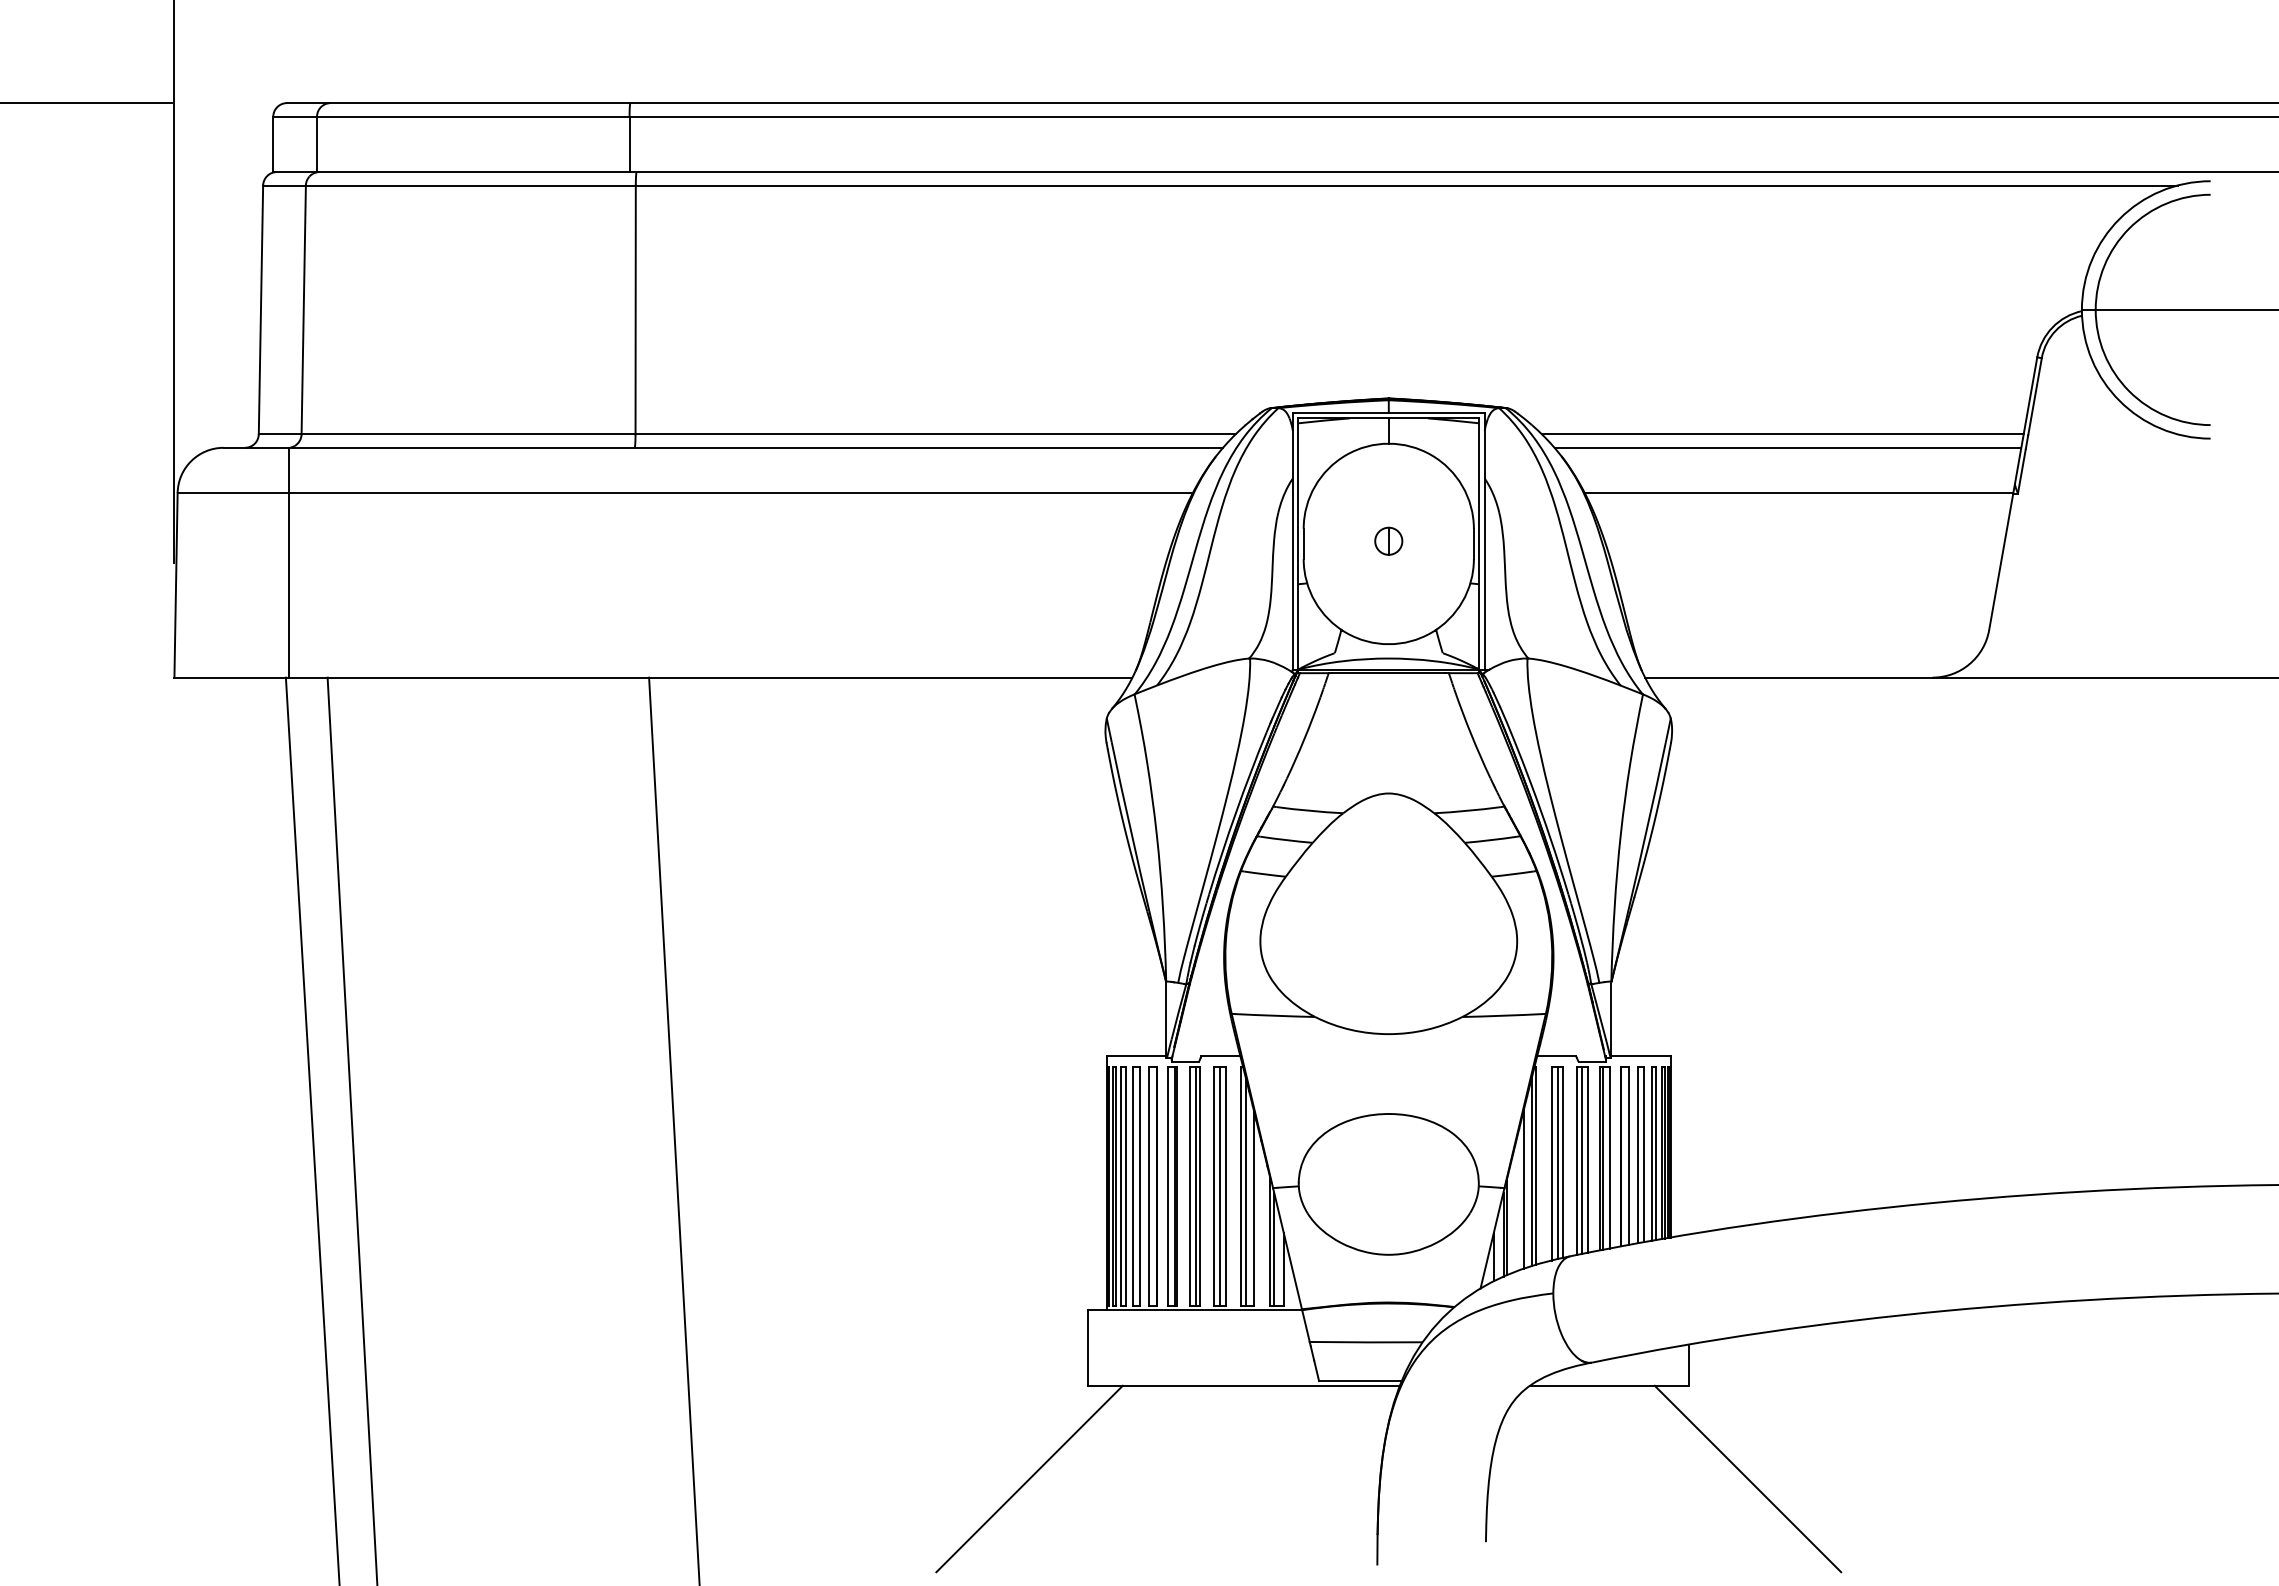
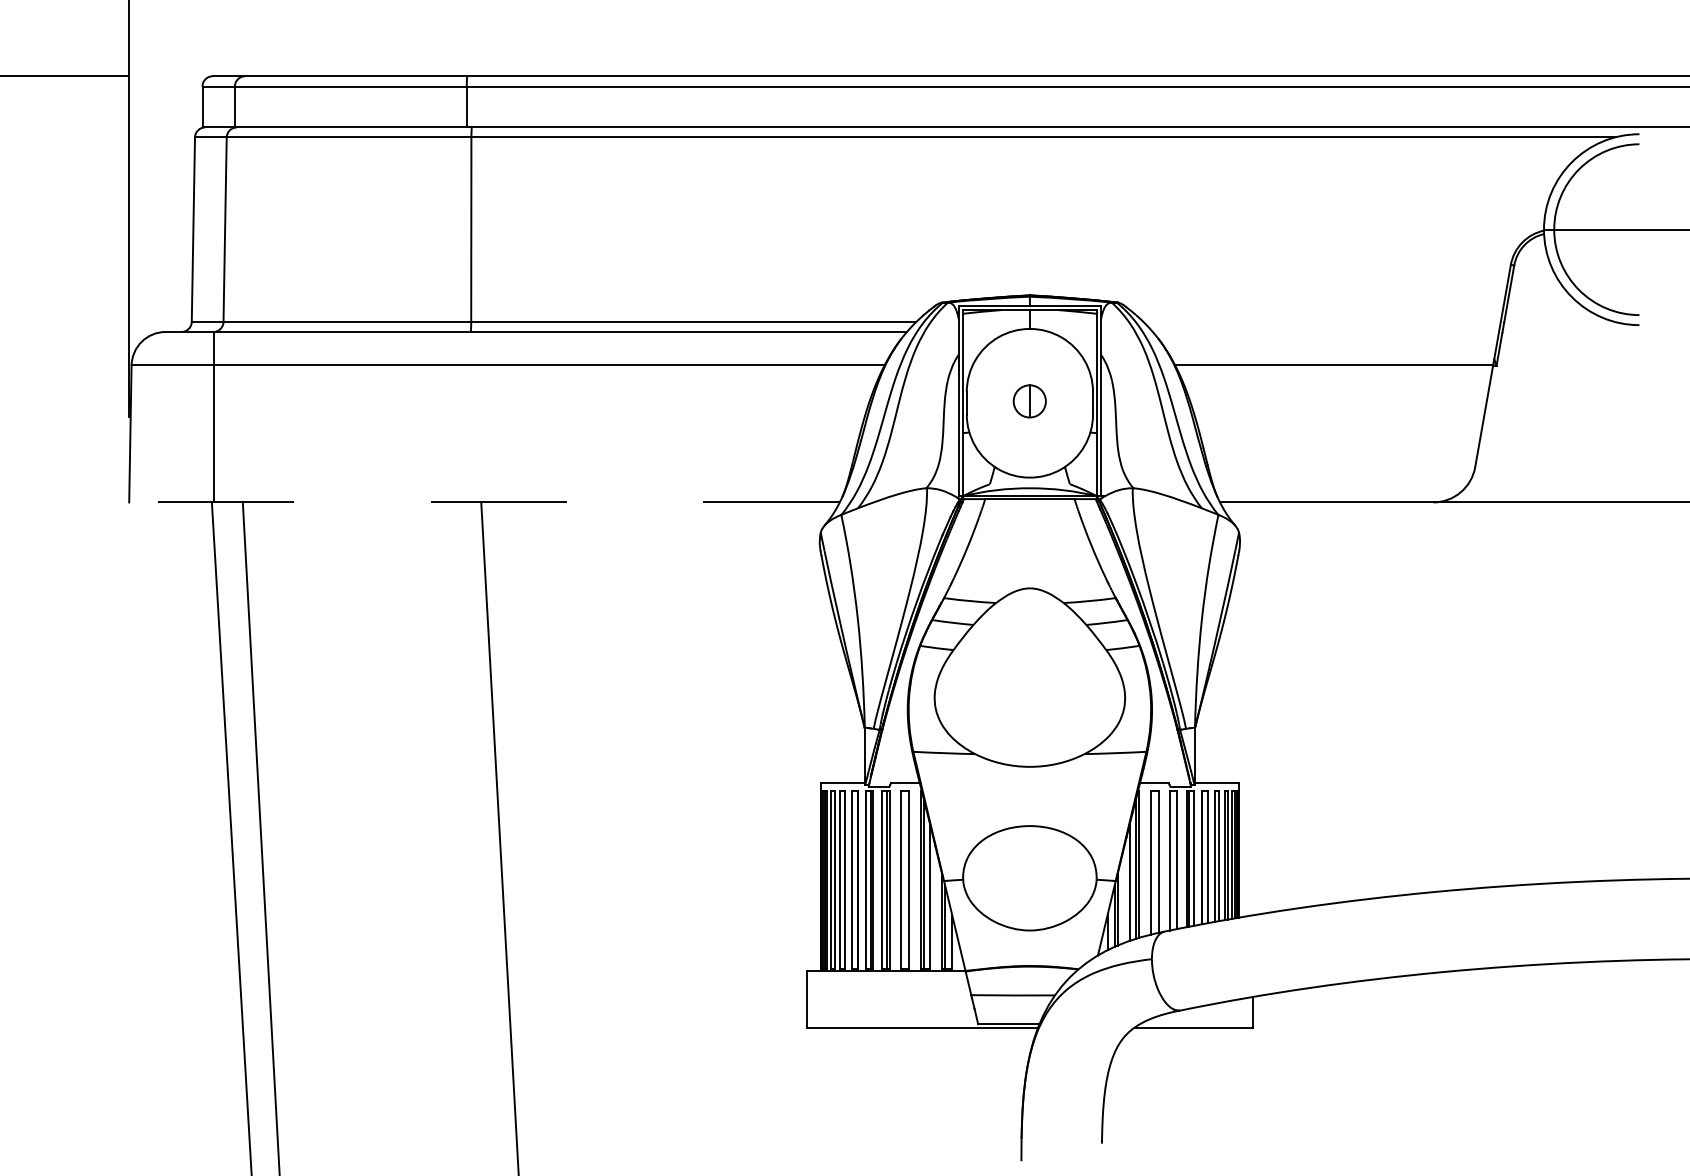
line: (1782, 434) -> (1321, 322), removed
line: (1787, 447) -> (1325, 331), removed
part: (1388, 540) -> (1029, 400), size x1.6
line: (652, 677) -> (483, 502), solid -> dashed
line: (1581, 1160) -> (1172, 860), removed
line: (1557, 1162) -> (1155, 862), removed
line: (1219, 1186) -> (904, 879), removed
line: (1029, 1478) -> (763, 1096), removed
line: (1747, 1478) -> (1295, 1096), removed

